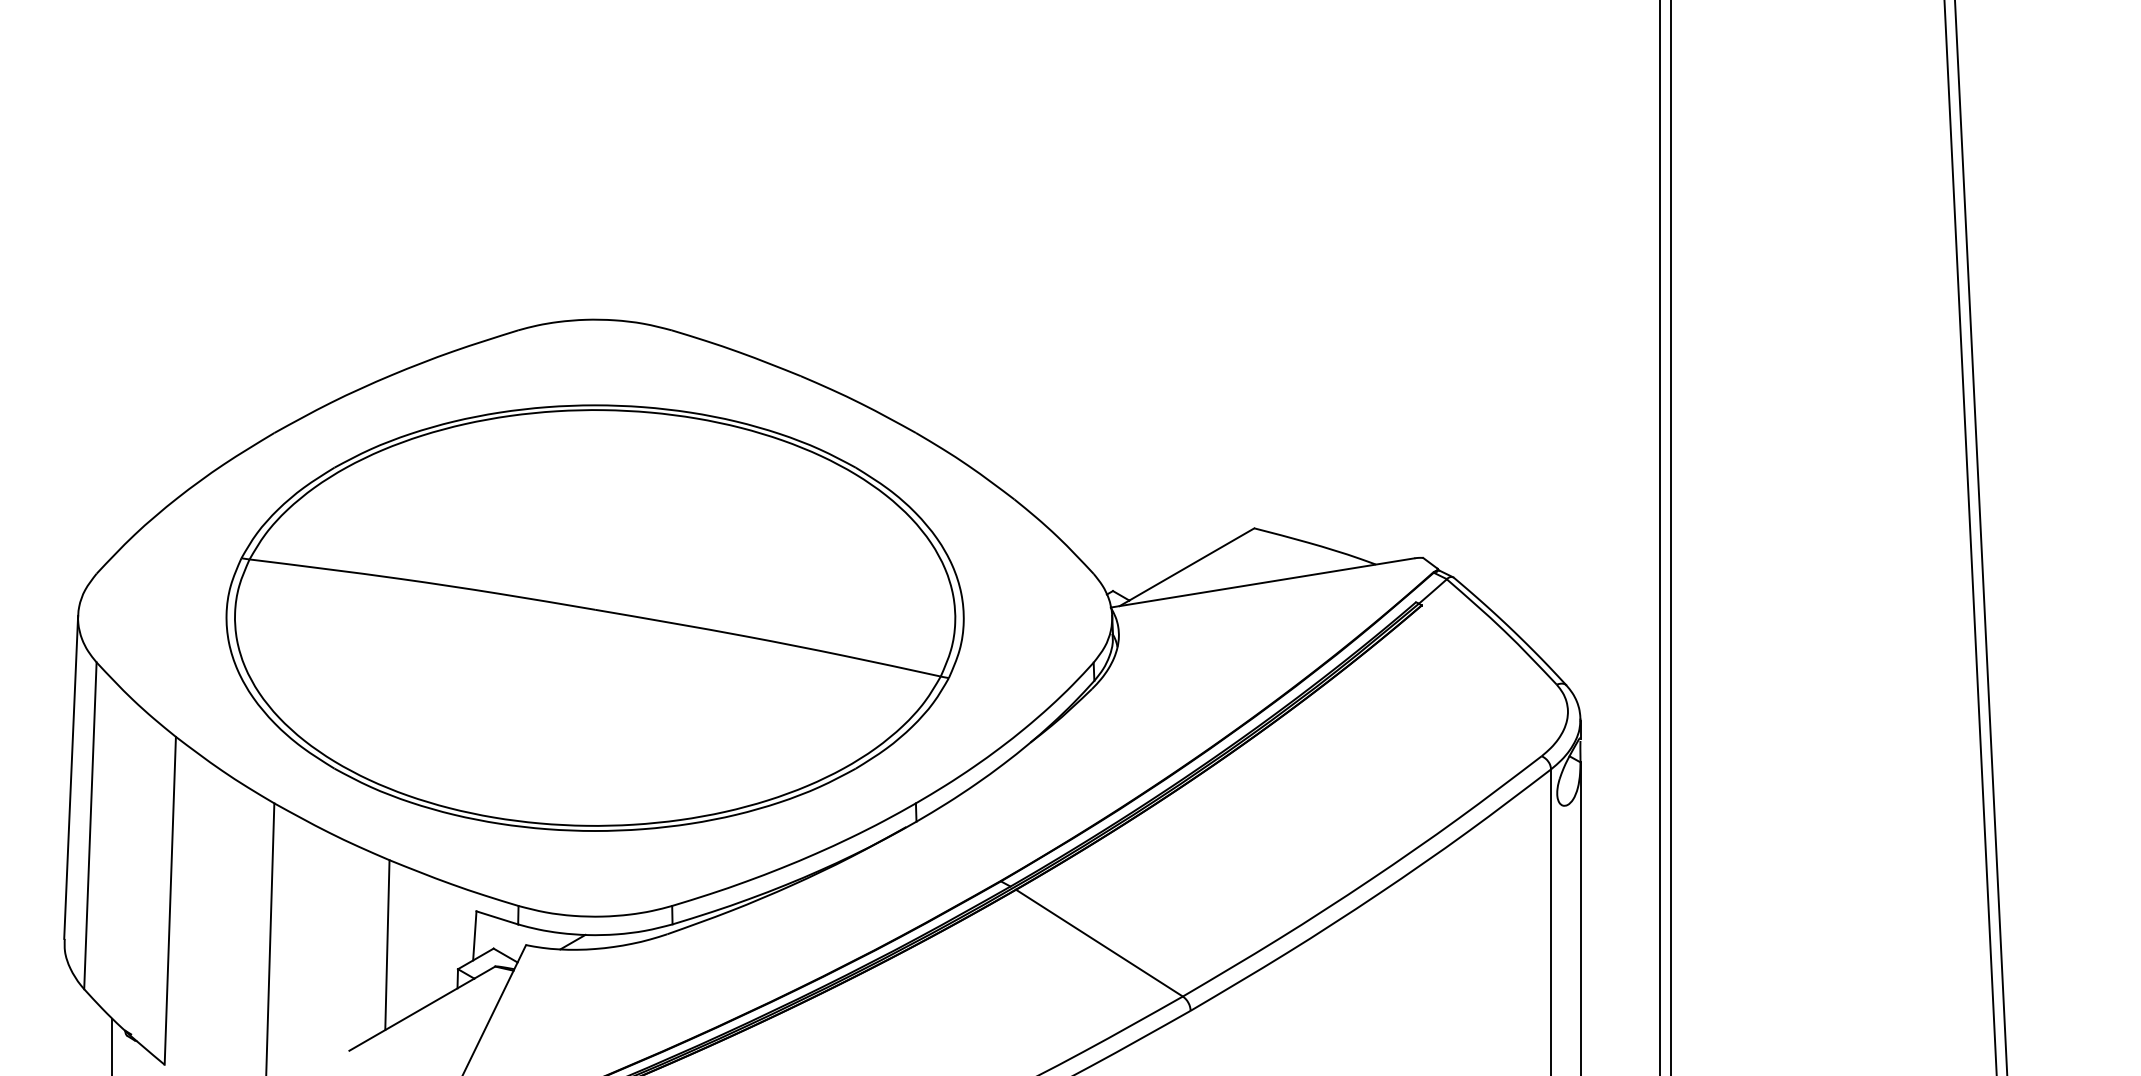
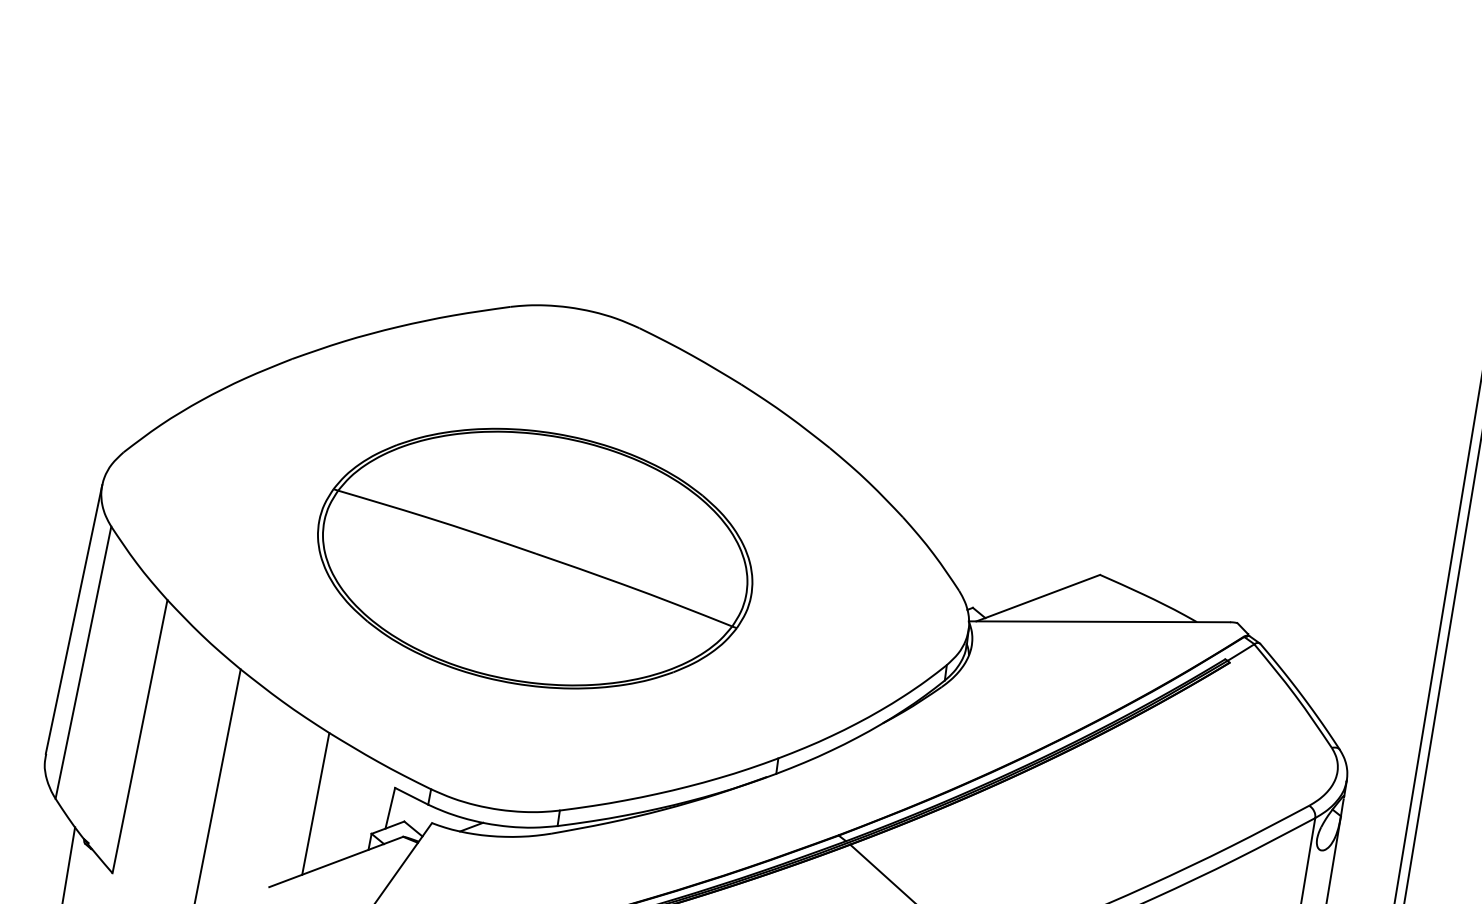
part: (594, 617) -> (534, 558), size x0.7

